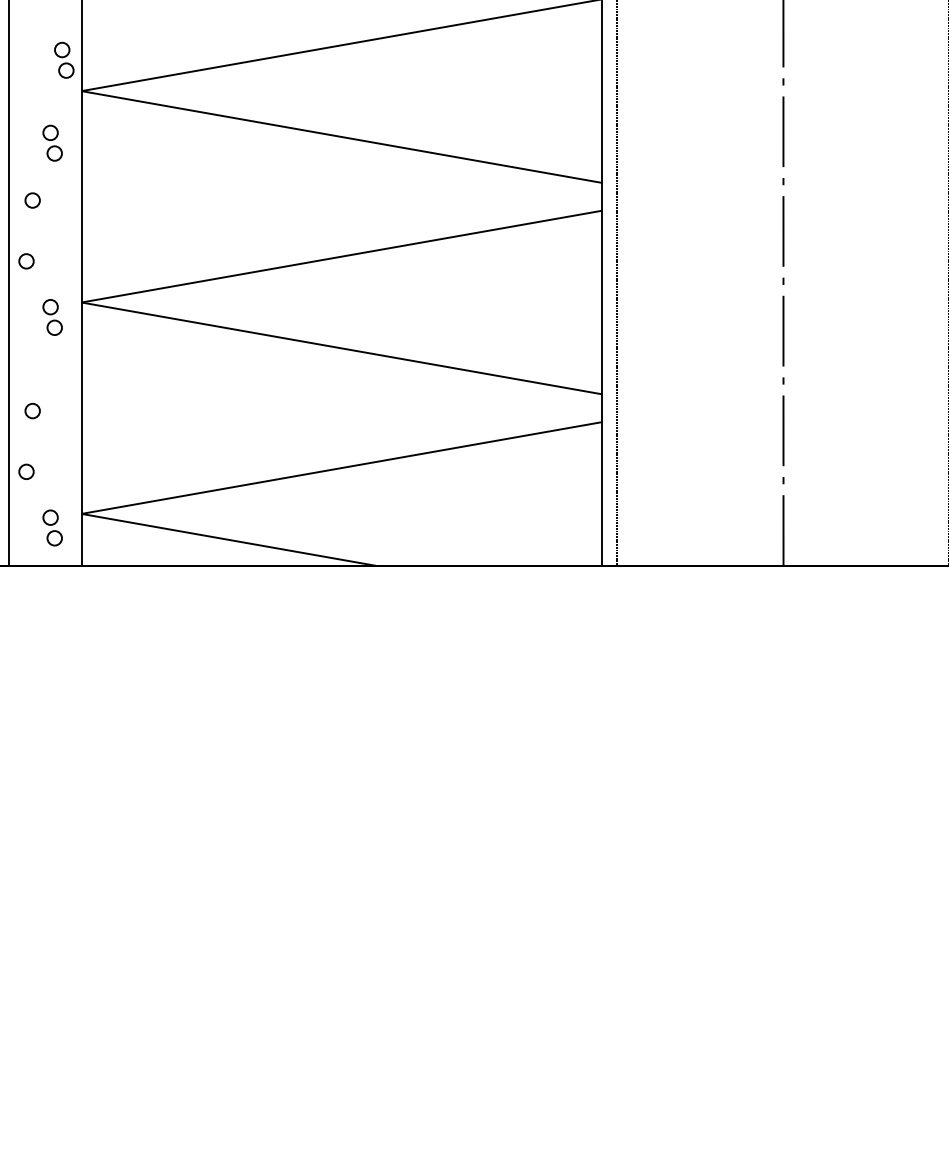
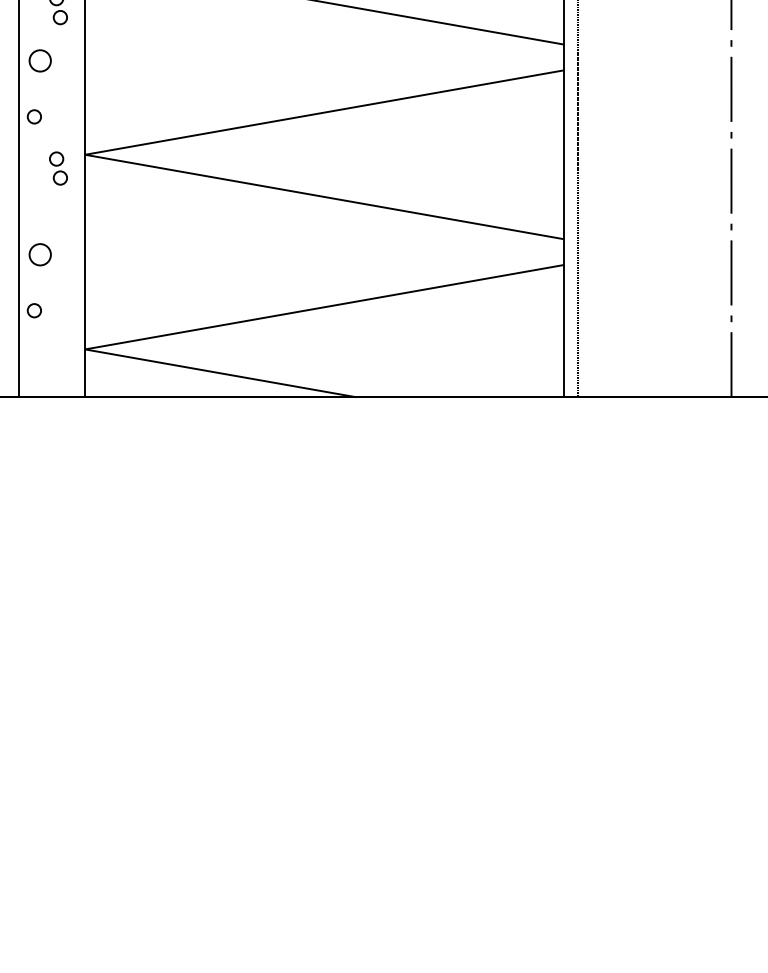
circle: (32, 200) -> (39, 60), size x1.6
circle: (32, 410) -> (39, 254), size x1.6
part: (52, 527) -> (58, 361), removed

